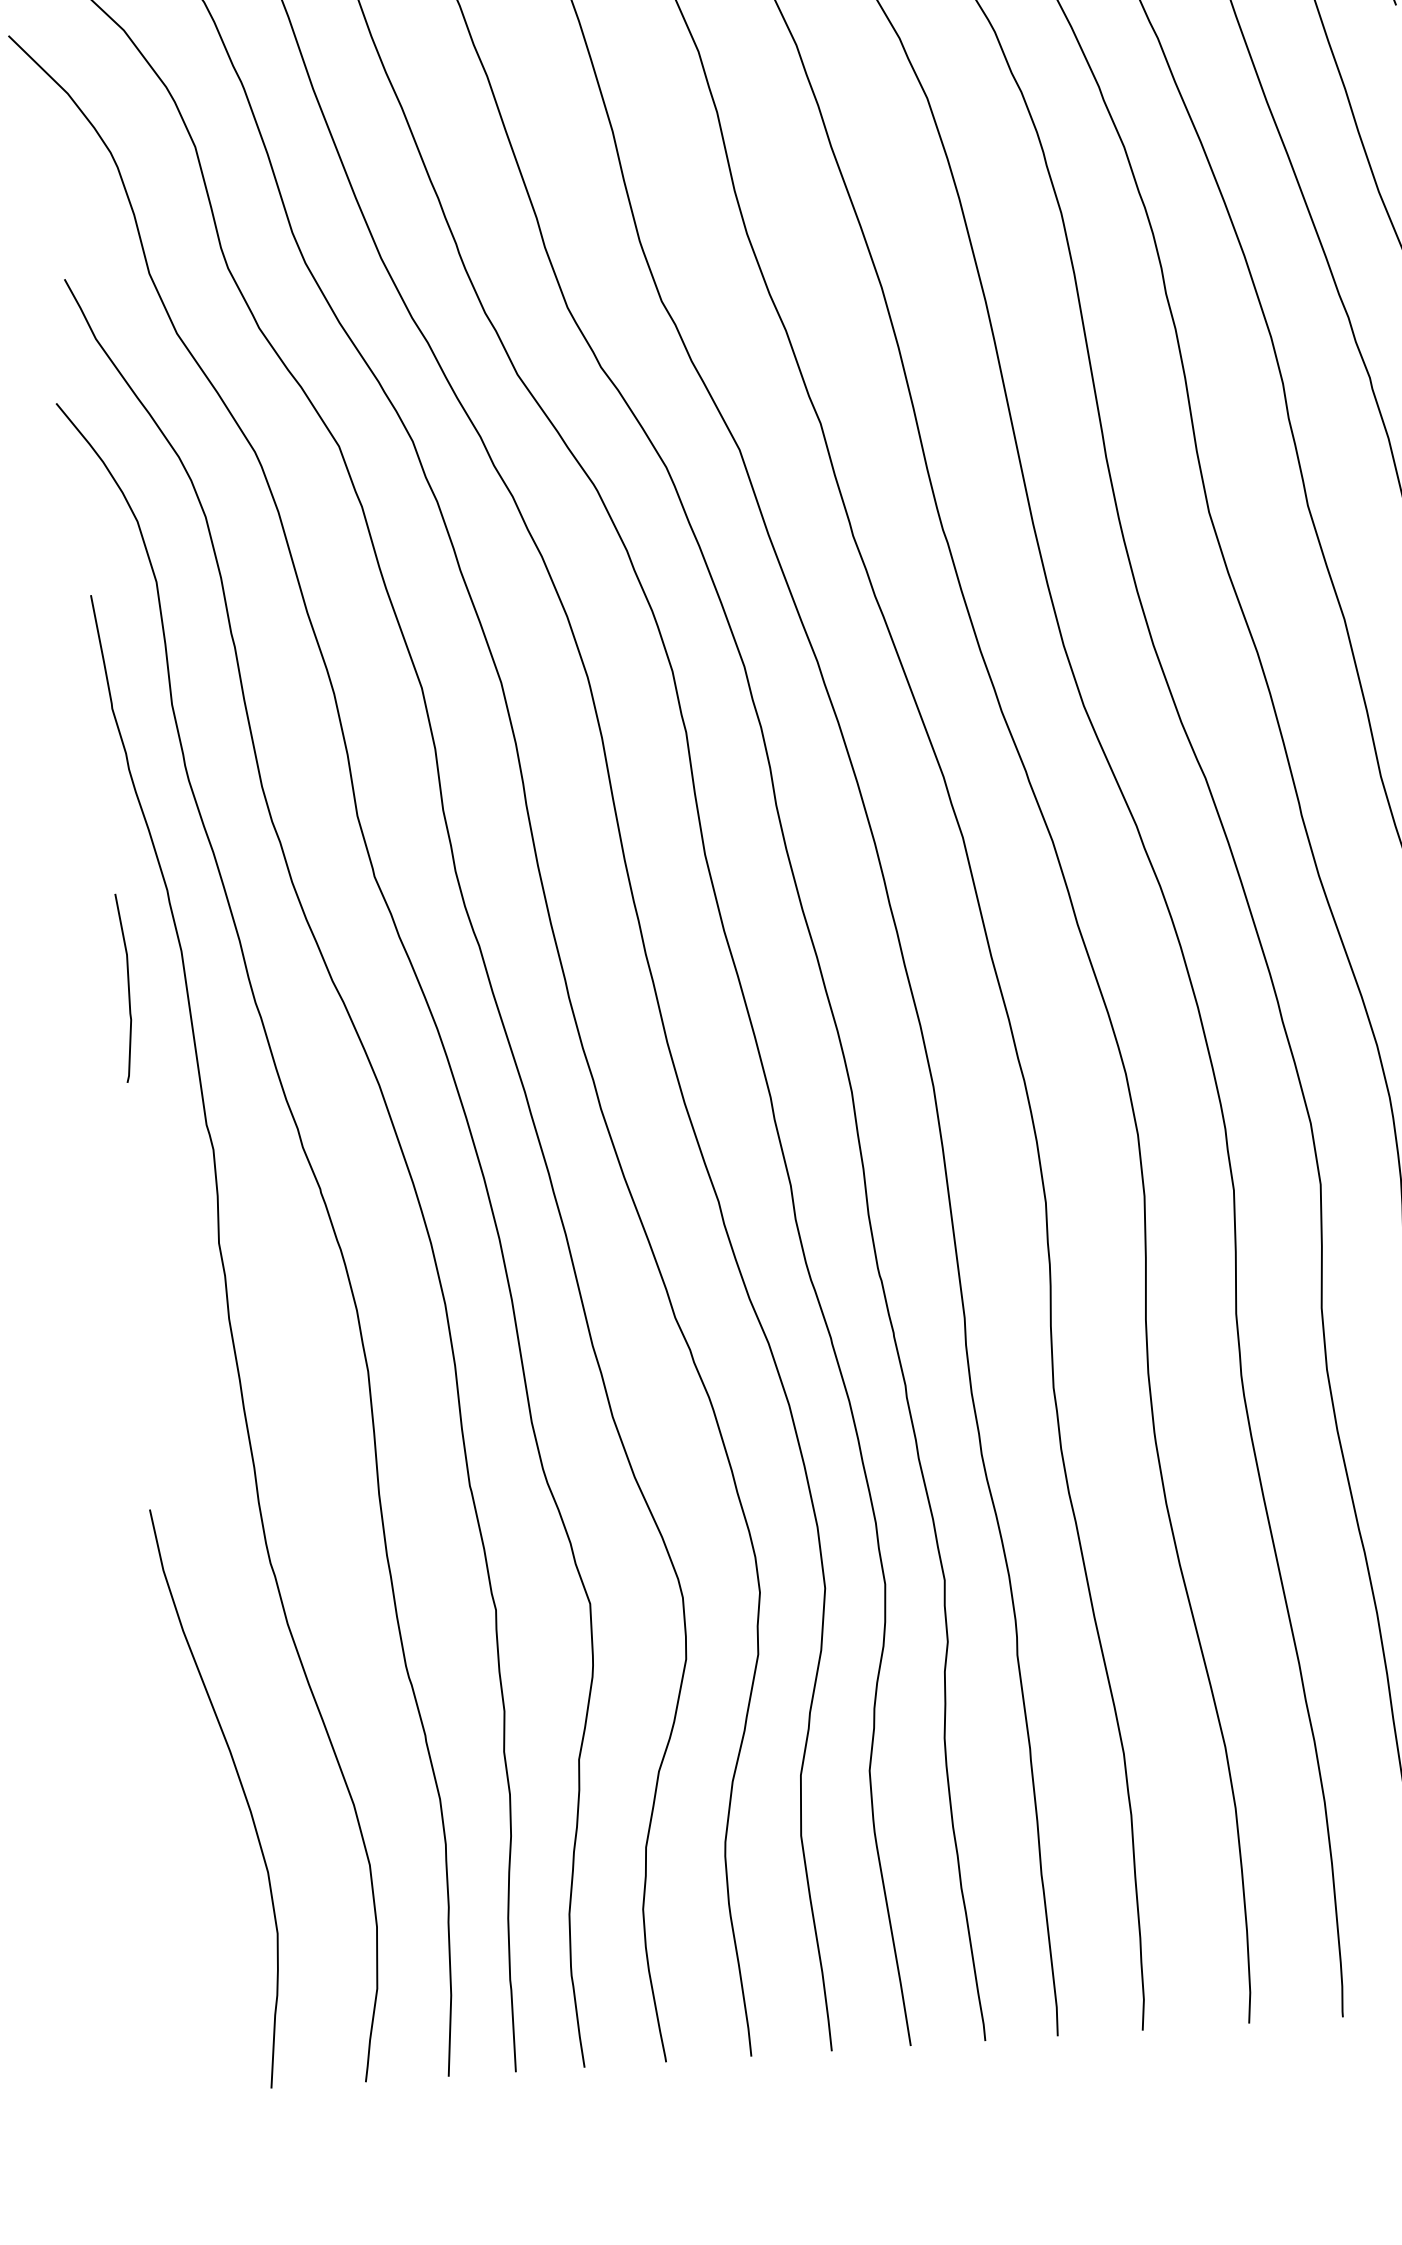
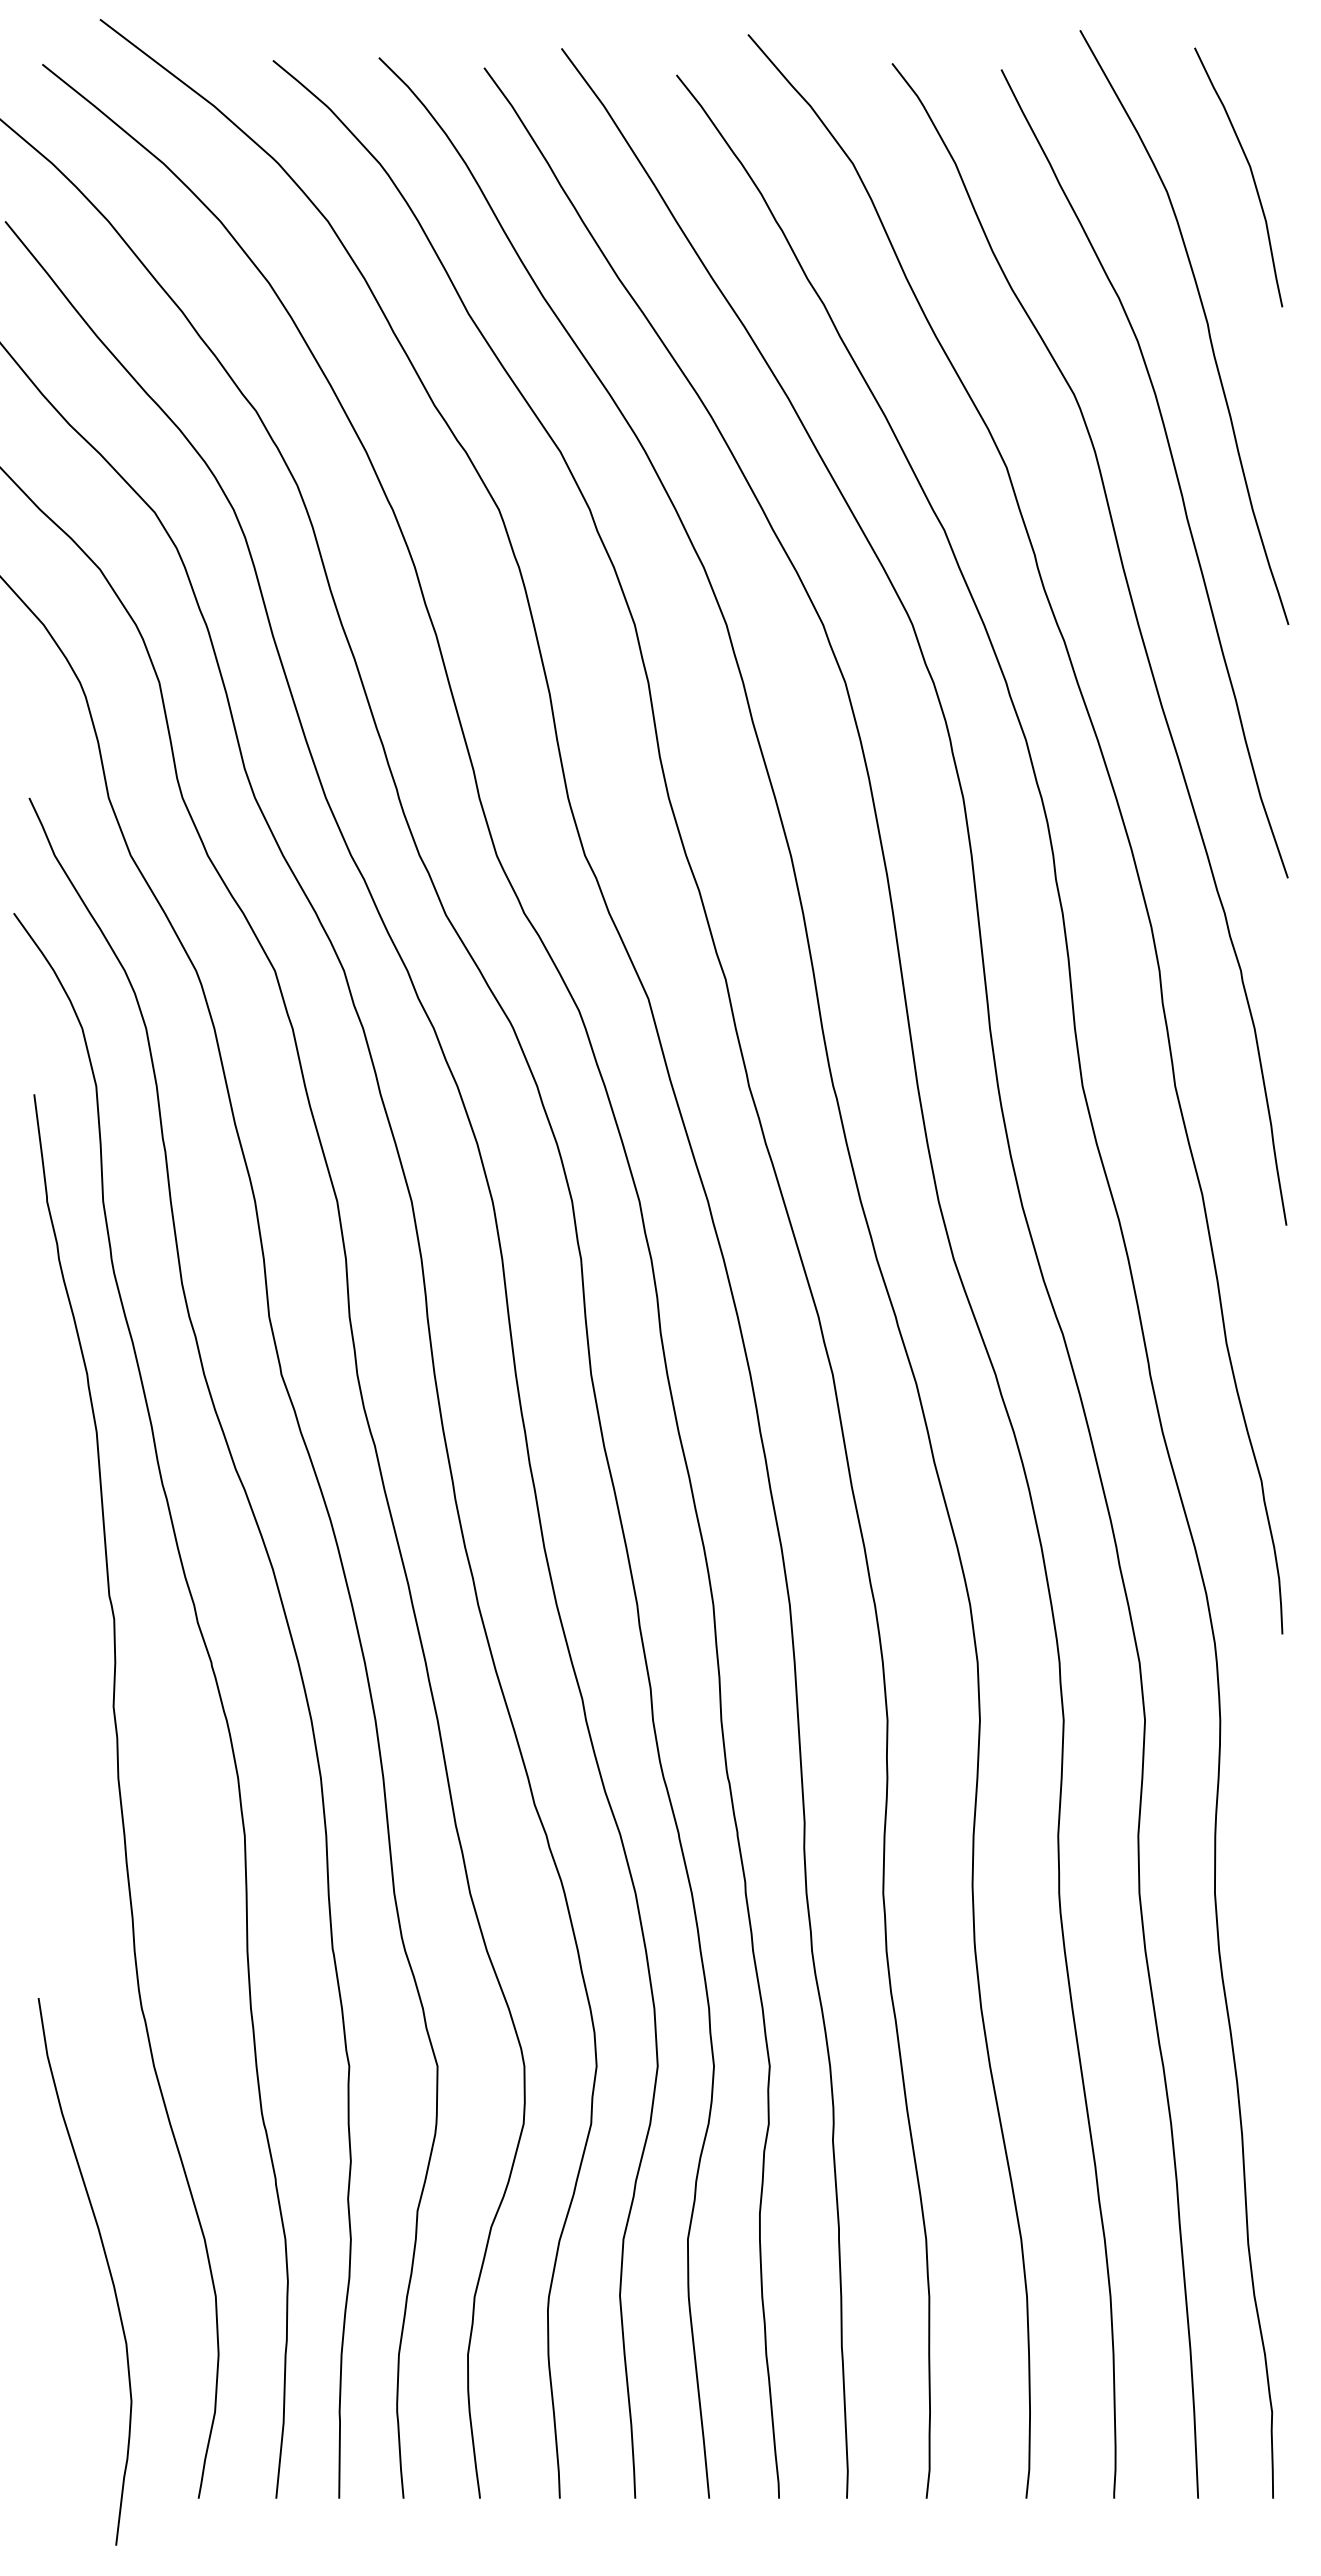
curve: (127, 987) -> (44, 1462), removed
curve: (242, 1791) -> (107, 2266), moved

